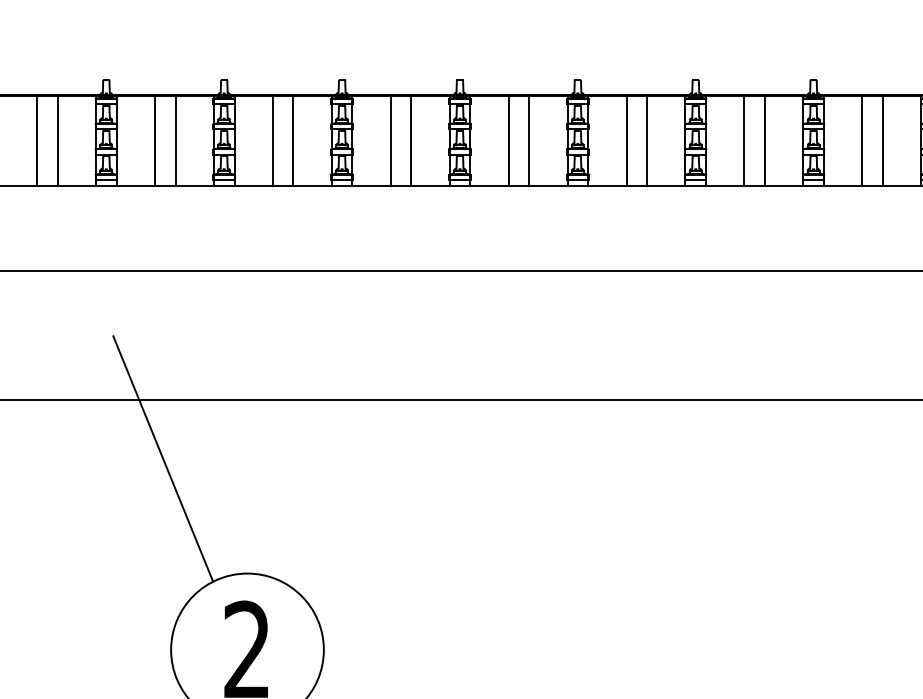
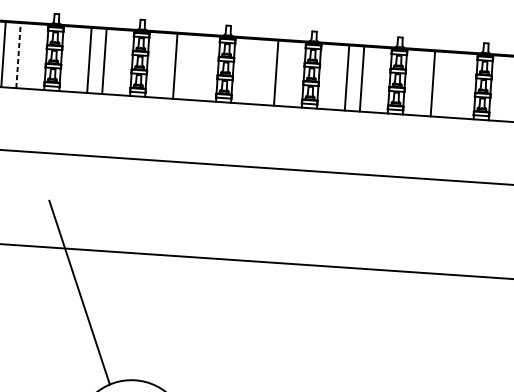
line: (57, 140) -> (18, 55), solid -> dashed
line: (293, 140) -> (190, 67), removed
line: (390, 140) -> (261, 71), removed
line: (647, 140) -> (448, 84), removed

